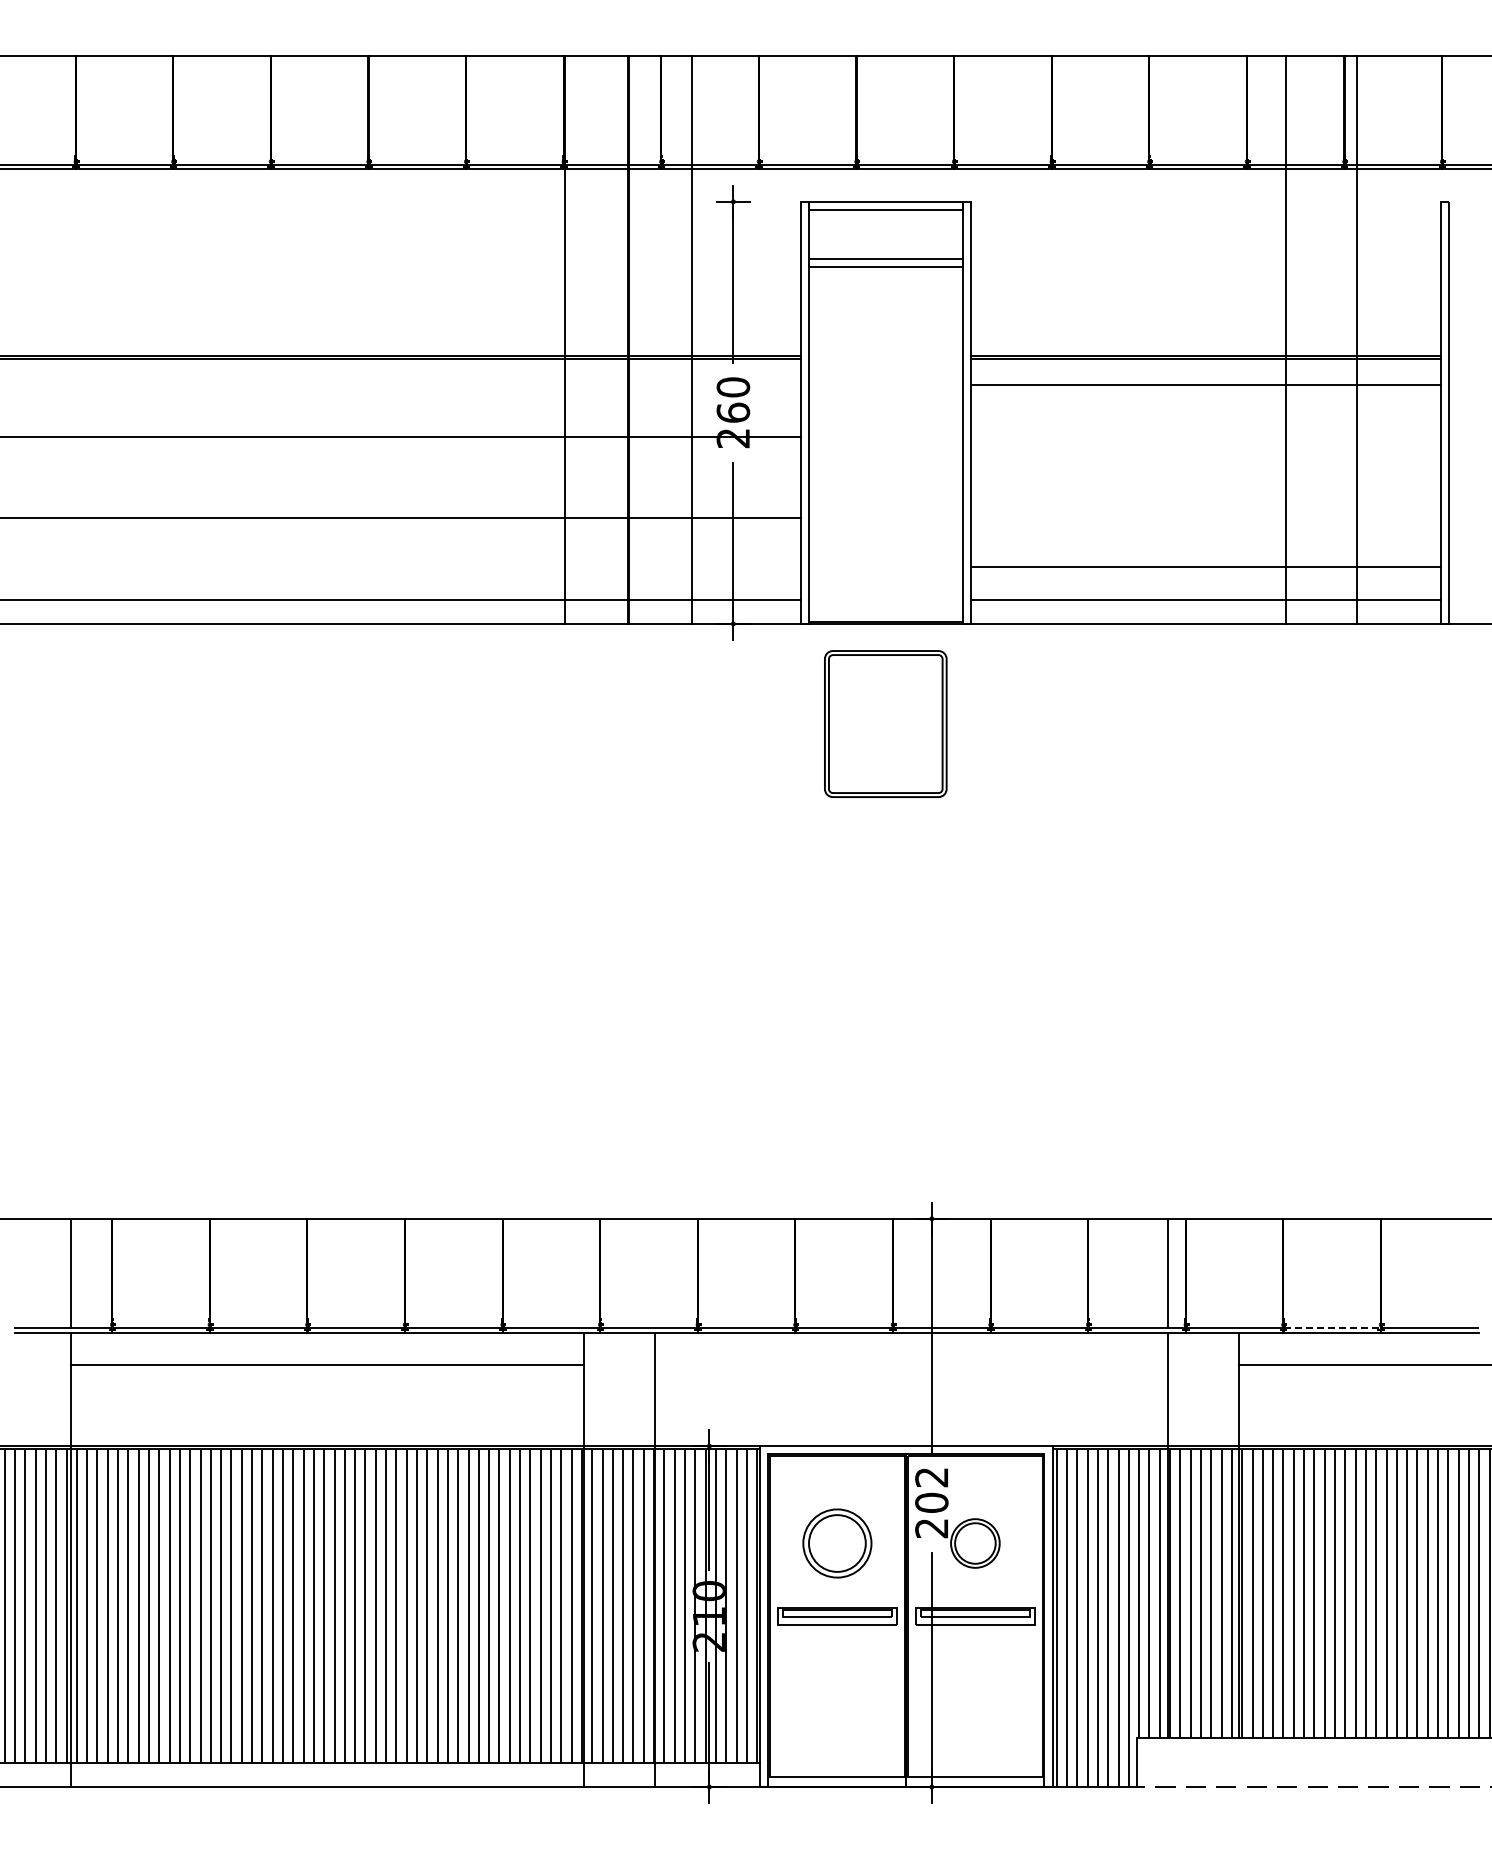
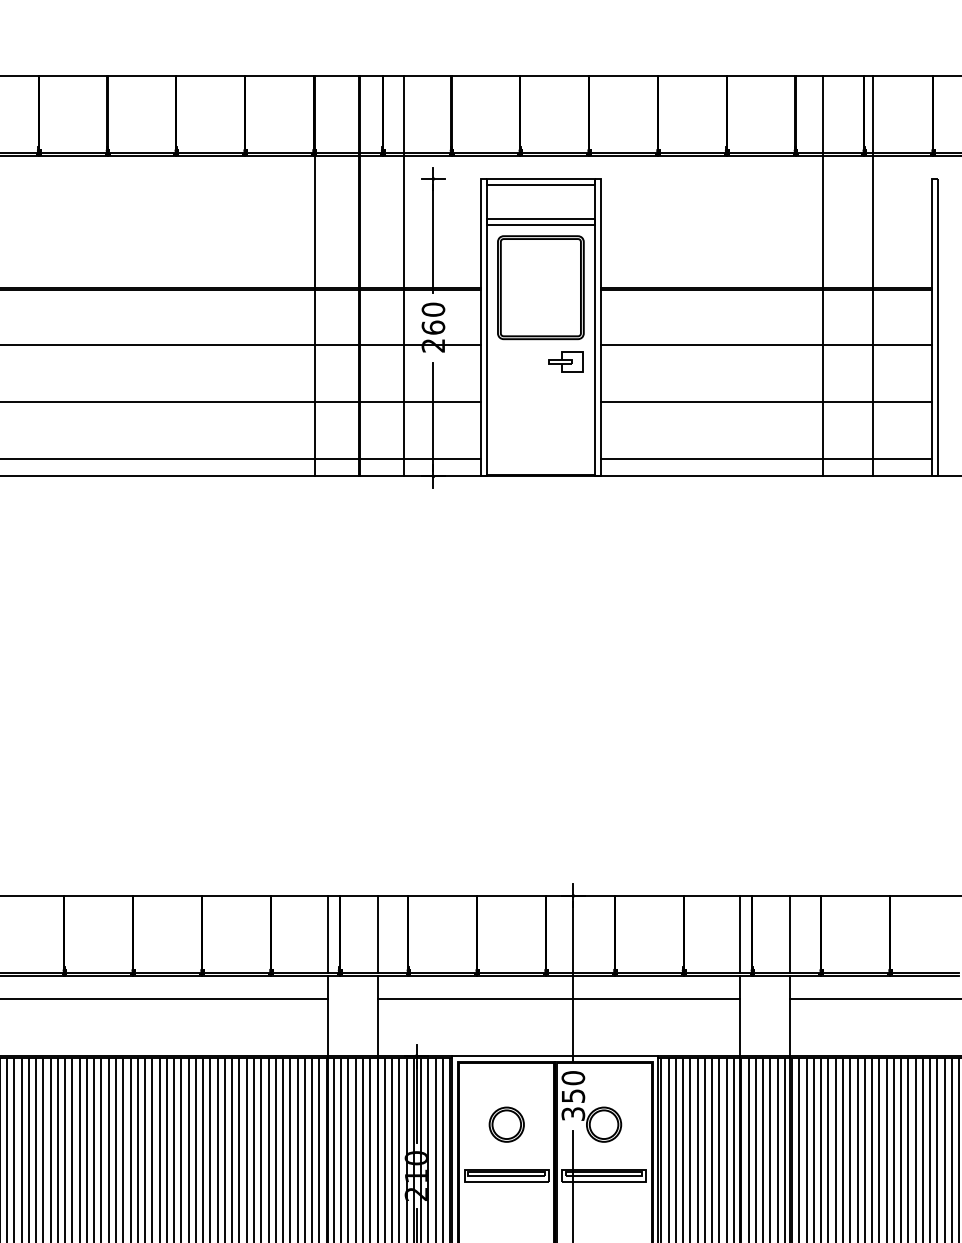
line: (1206, 385) -> (766, 345), moved
part: (921, 461) -> (566, 362), added
line: (1206, 567) -> (766, 402), moved
part: (885, 723) -> (540, 287), moved
line: (583, 1272) -> (327, 933), added
line: (654, 1272) -> (377, 933), added
line: (1239, 1272) -> (790, 933), added
line: (1332, 1327) -> (855, 972), dashed -> solid
line: (910, 1364) -> (558, 998), added
text: (931, 1502) -> (573, 1095), 202 -> 350
part: (837, 1543) -> (506, 1124), size x0.71

